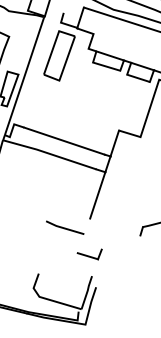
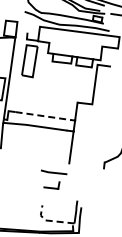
line: (64, 141) -> (43, 116), solid -> dashed
part: (88, 252) -> (51, 185), moved
line: (46, 298) -> (50, 220), solid -> dashed

